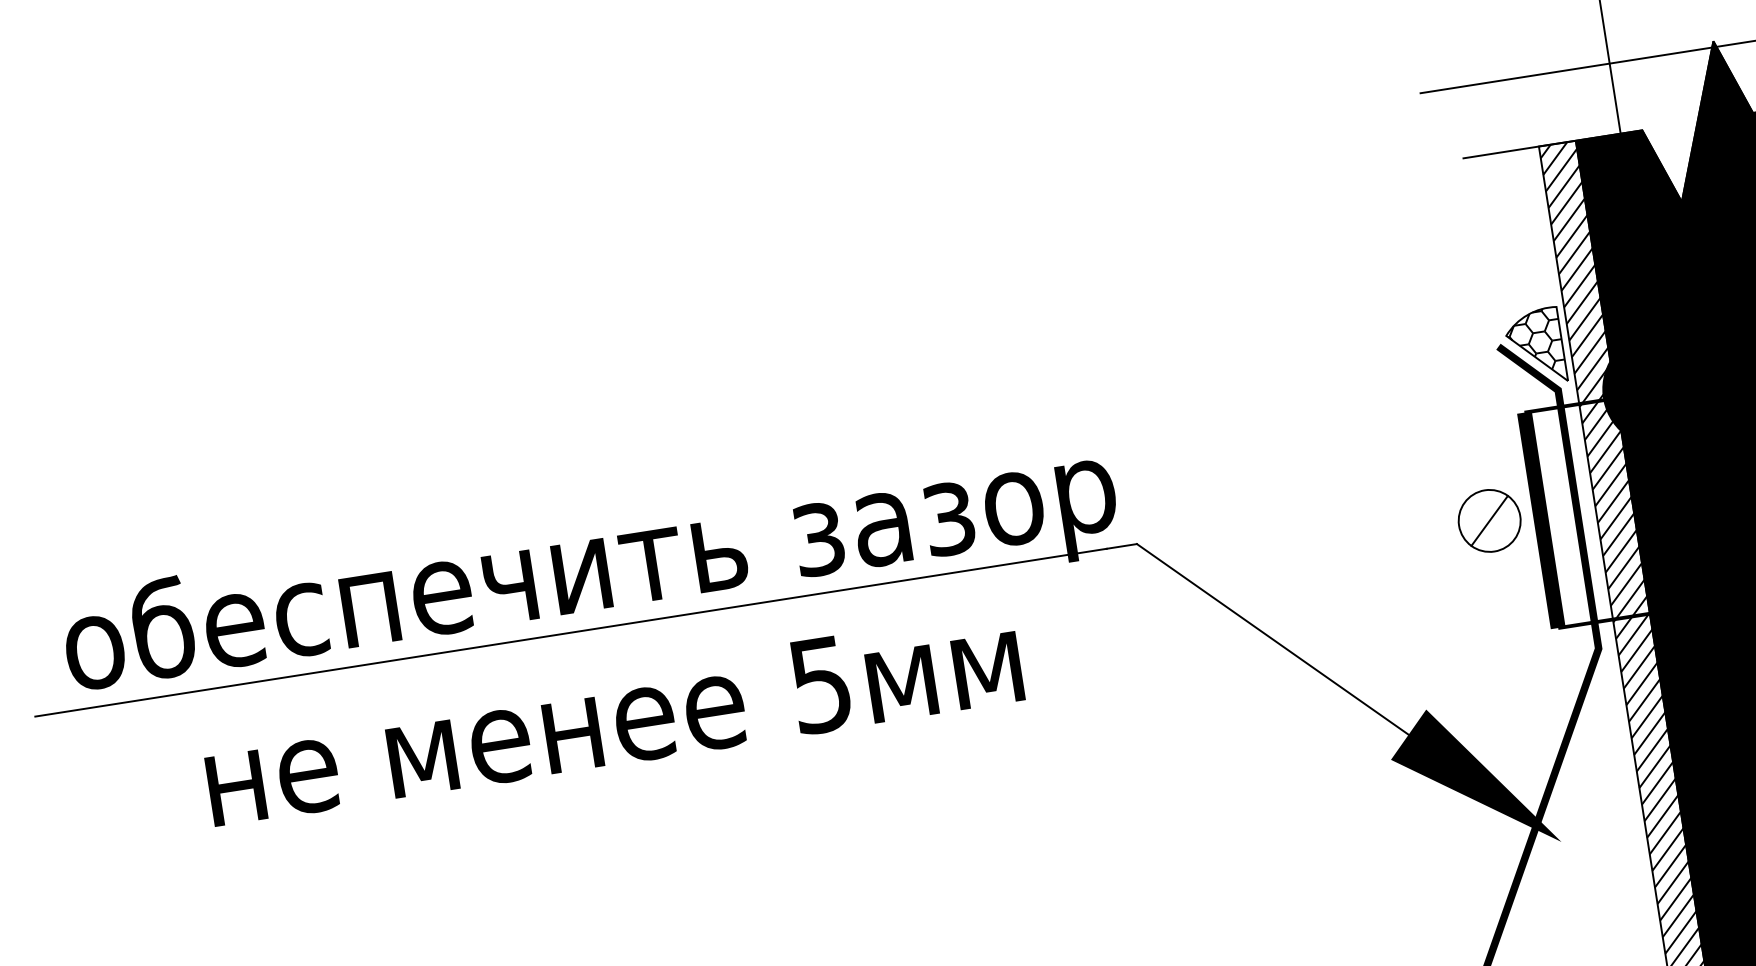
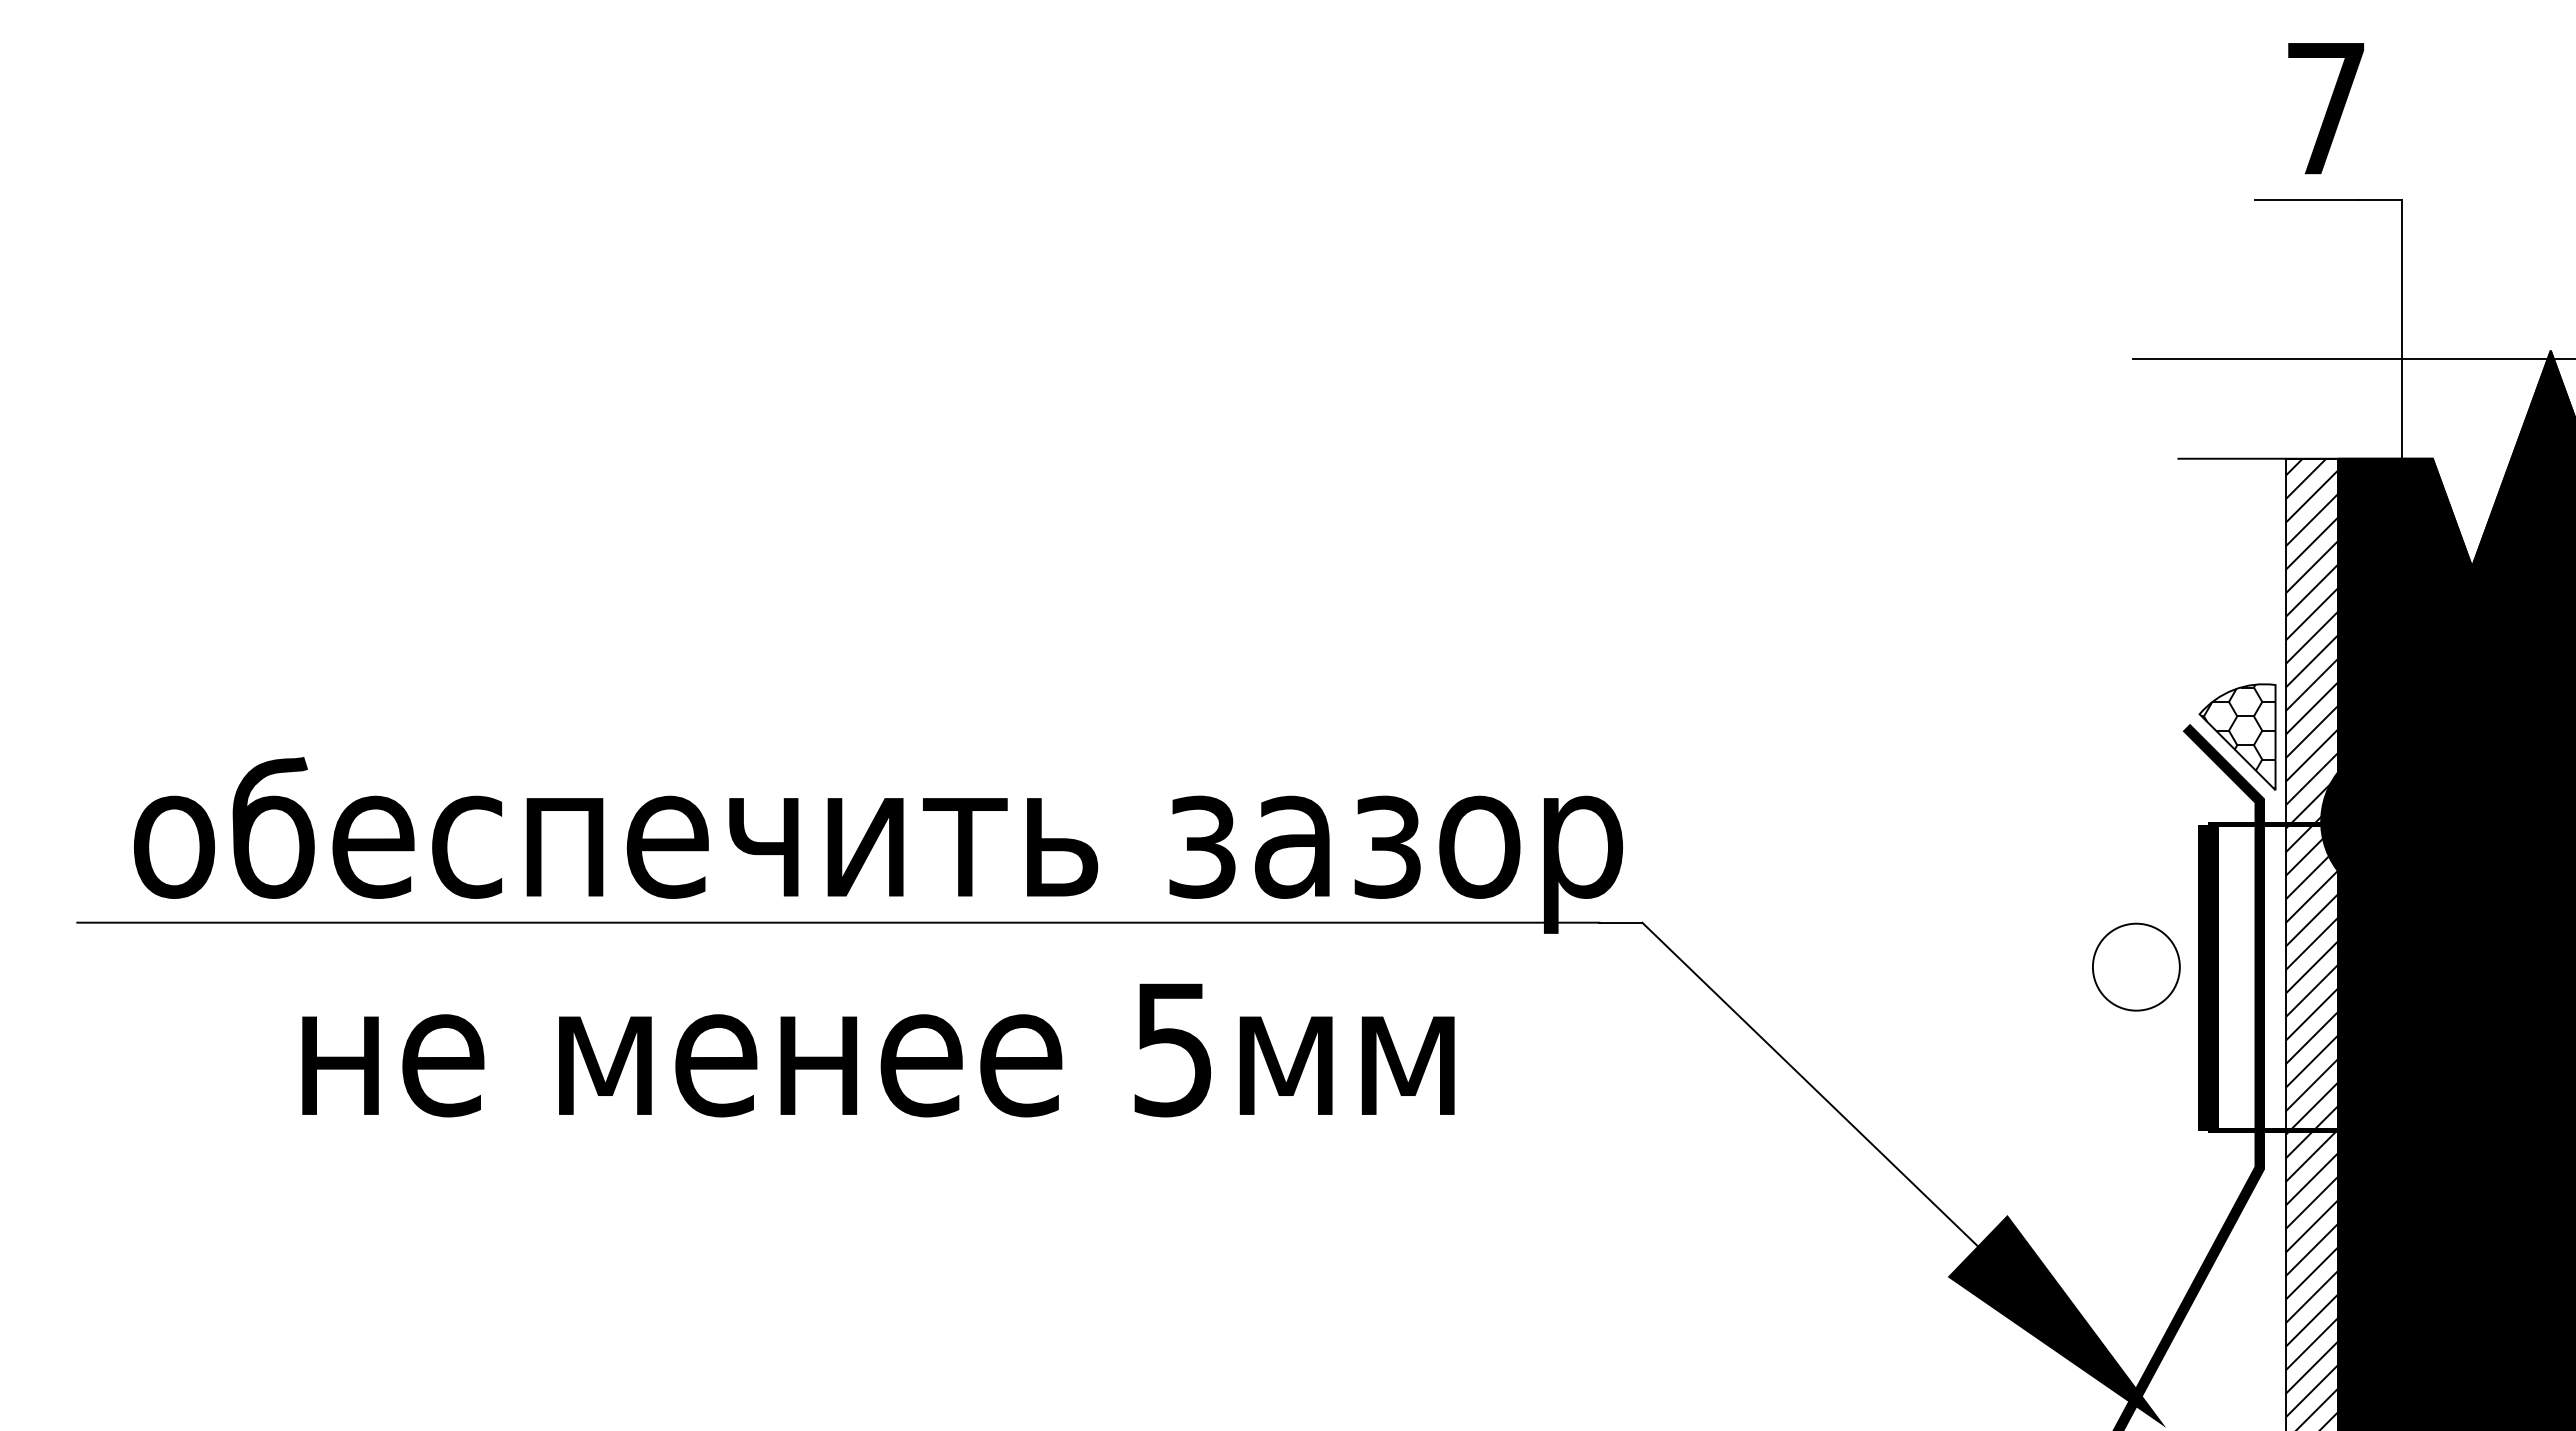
line: (1489, 520) -> (2136, 966), removed

